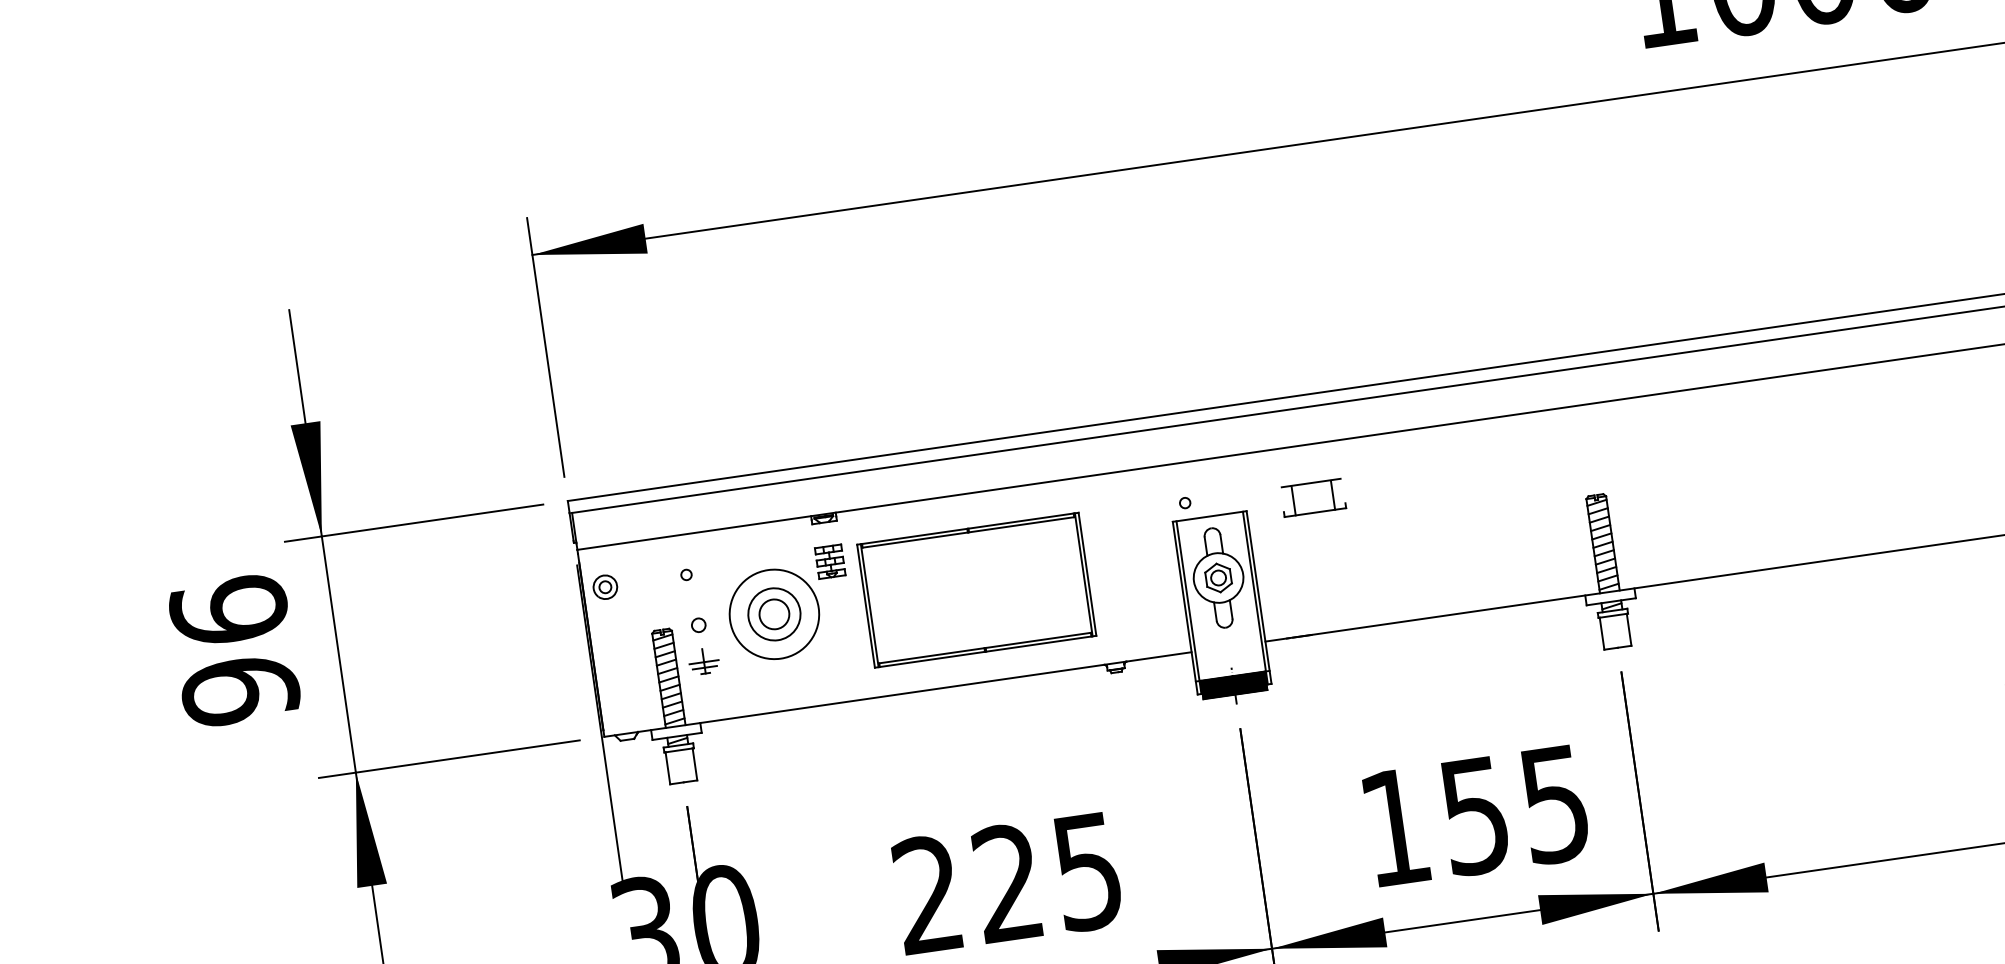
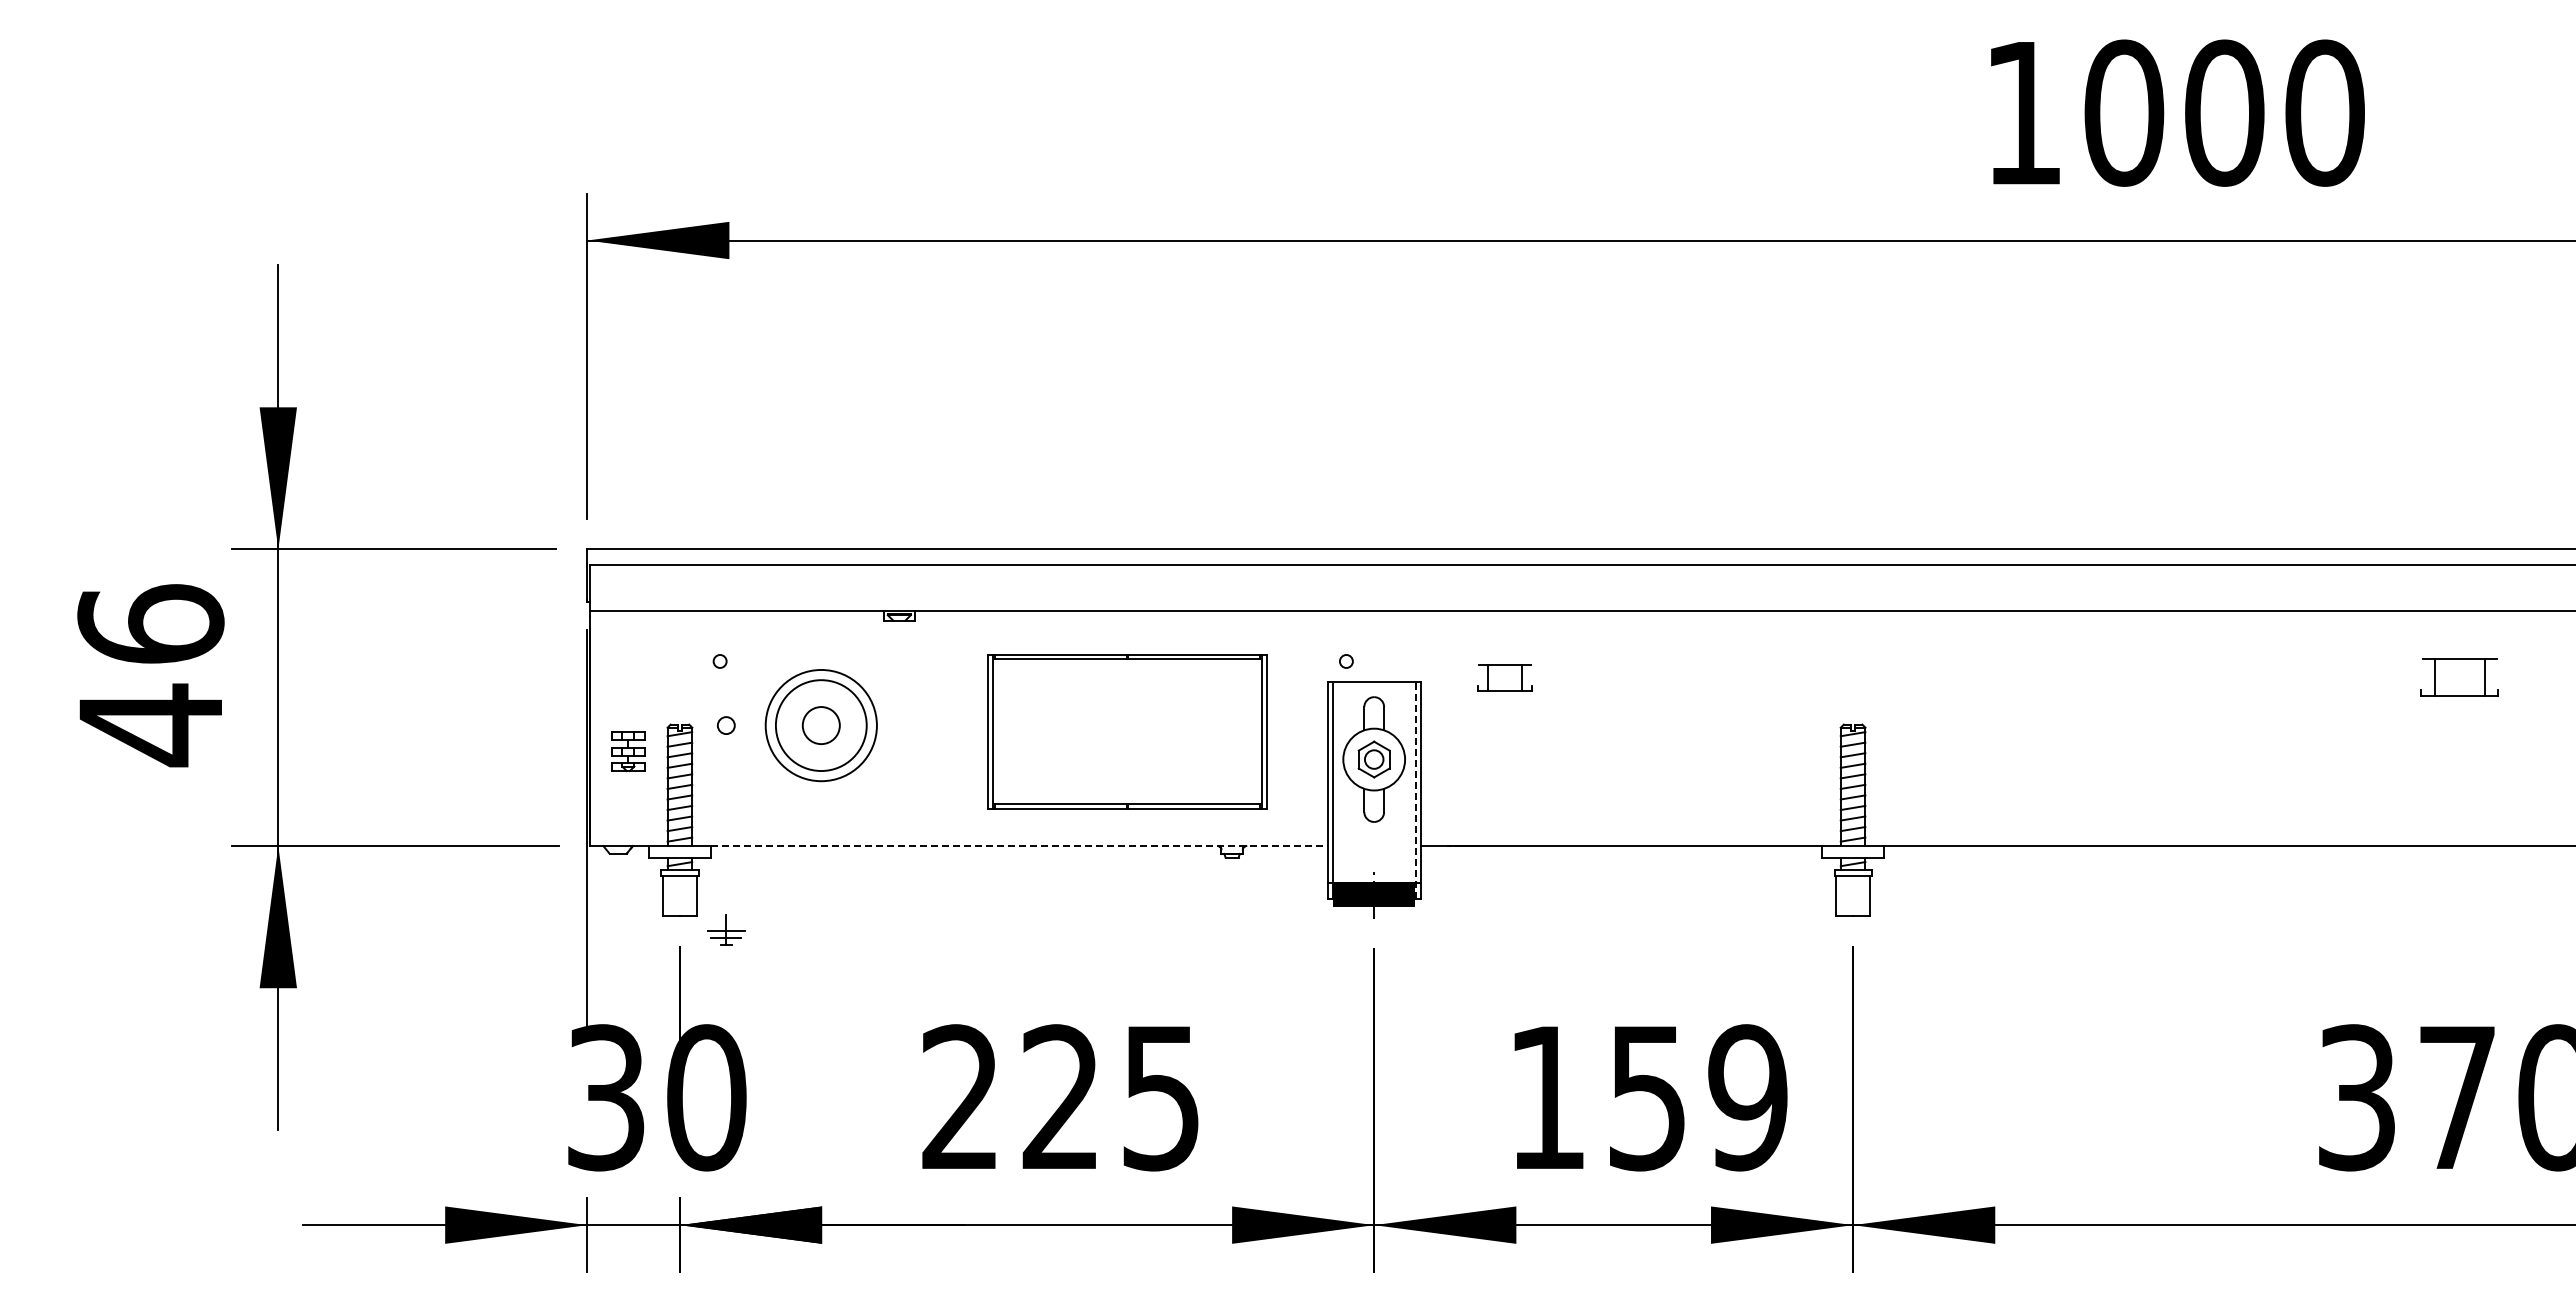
part: (1312, 497) -> (1504, 677), size x0.7
part: (830, 561) -> (628, 751), moved
part: (604, 586) -> (617, 661), removed
part: (976, 590) -> (1127, 731), moved
line: (1255, 597) -> (1415, 790), solid -> dashed
circle: (773, 614) -> (820, 725), size x1.4
part: (704, 661) -> (726, 929), moved
line: (946, 687) -> (1019, 846), solid -> dashed
text: (240, 691) -> (150, 725), 96 -> 46
text: (1554, 804) -> (1747, 1097), 155 -> 159

